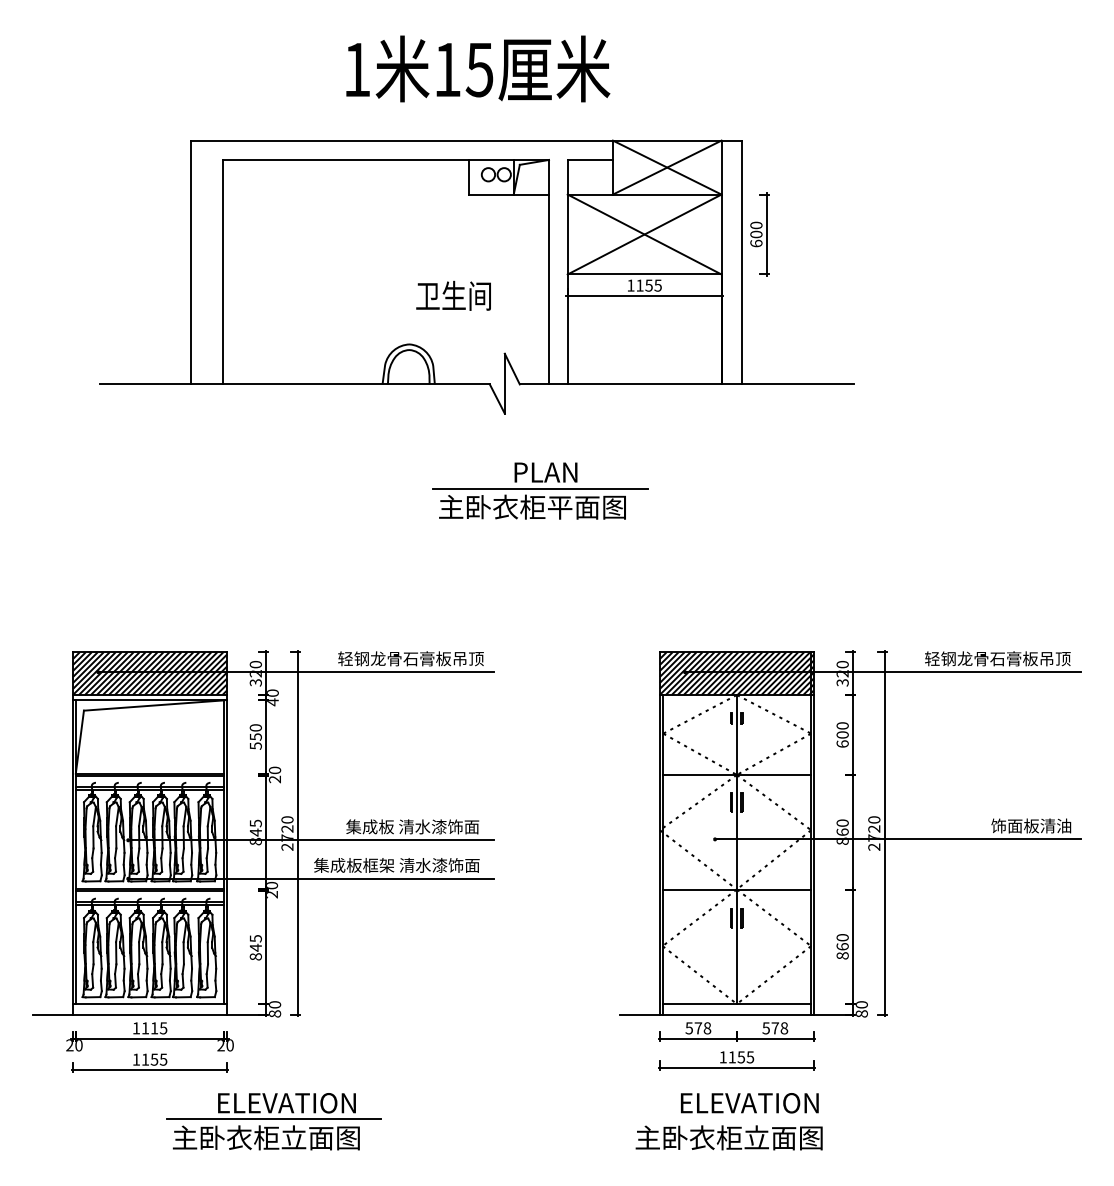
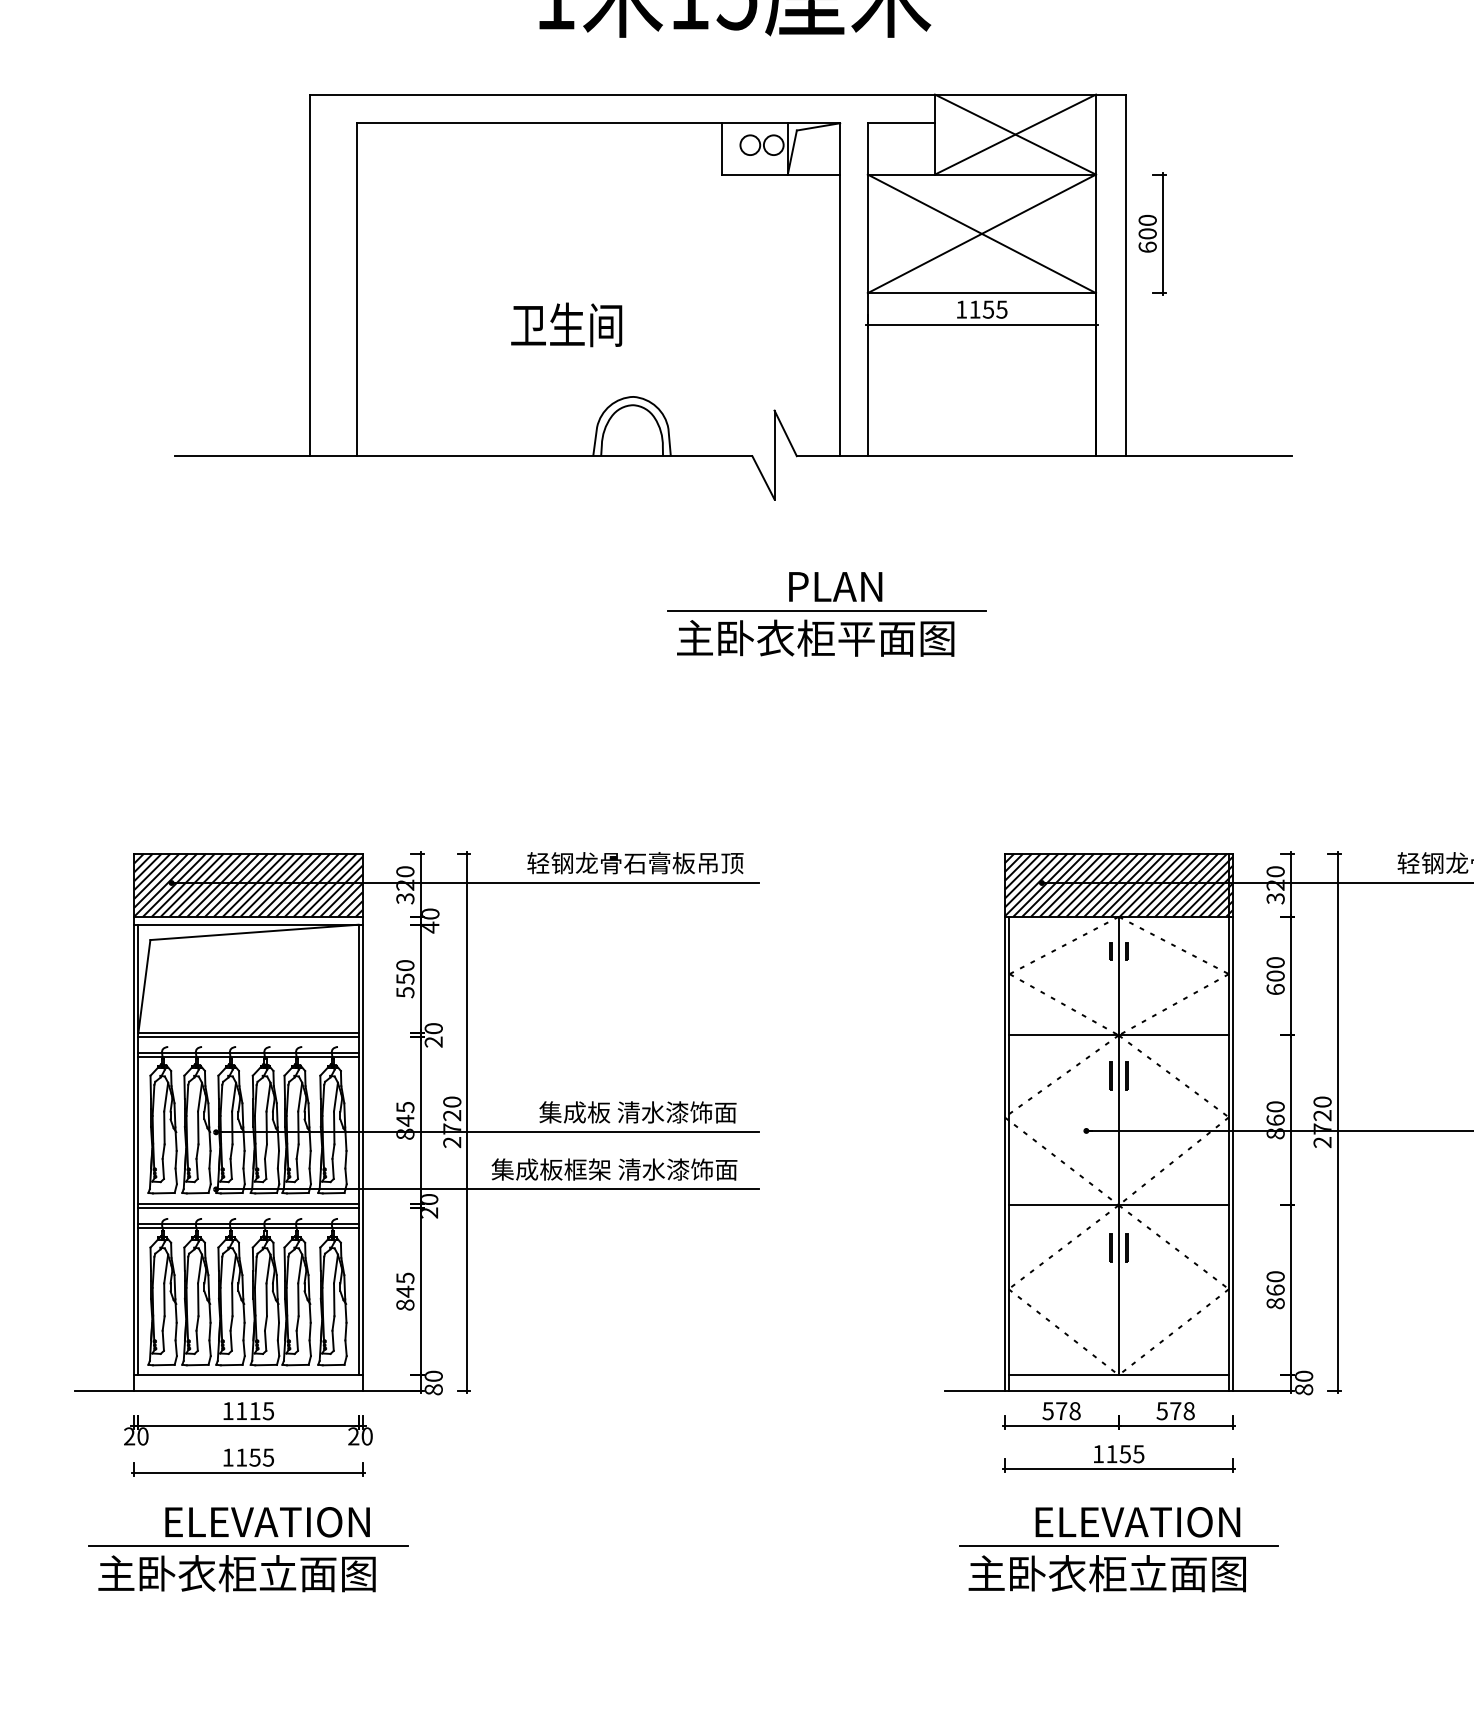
text: (453, 295) -> (566, 324), moved
line: (736, 1119) -> (1118, 1546), added
part: (273, 1121) -> (247, 1549), moved

